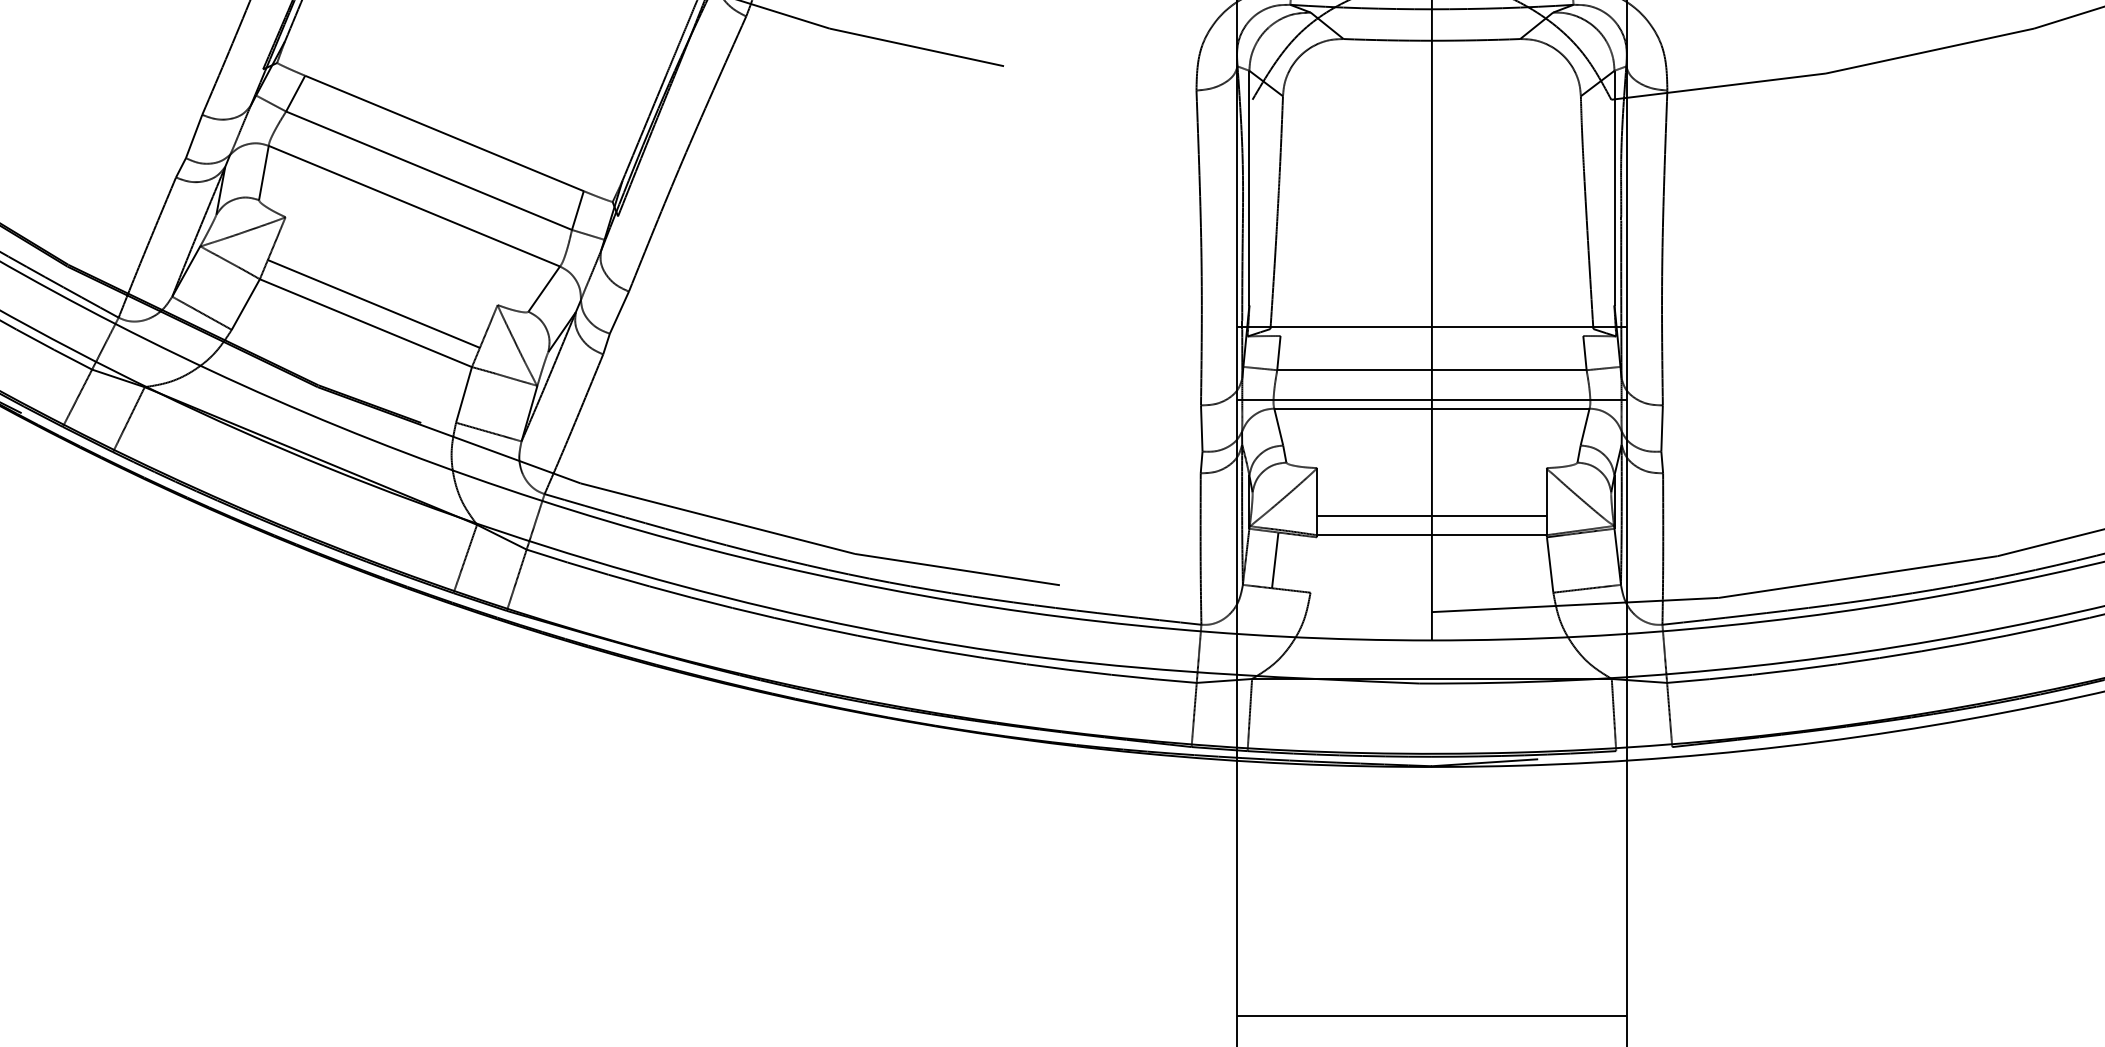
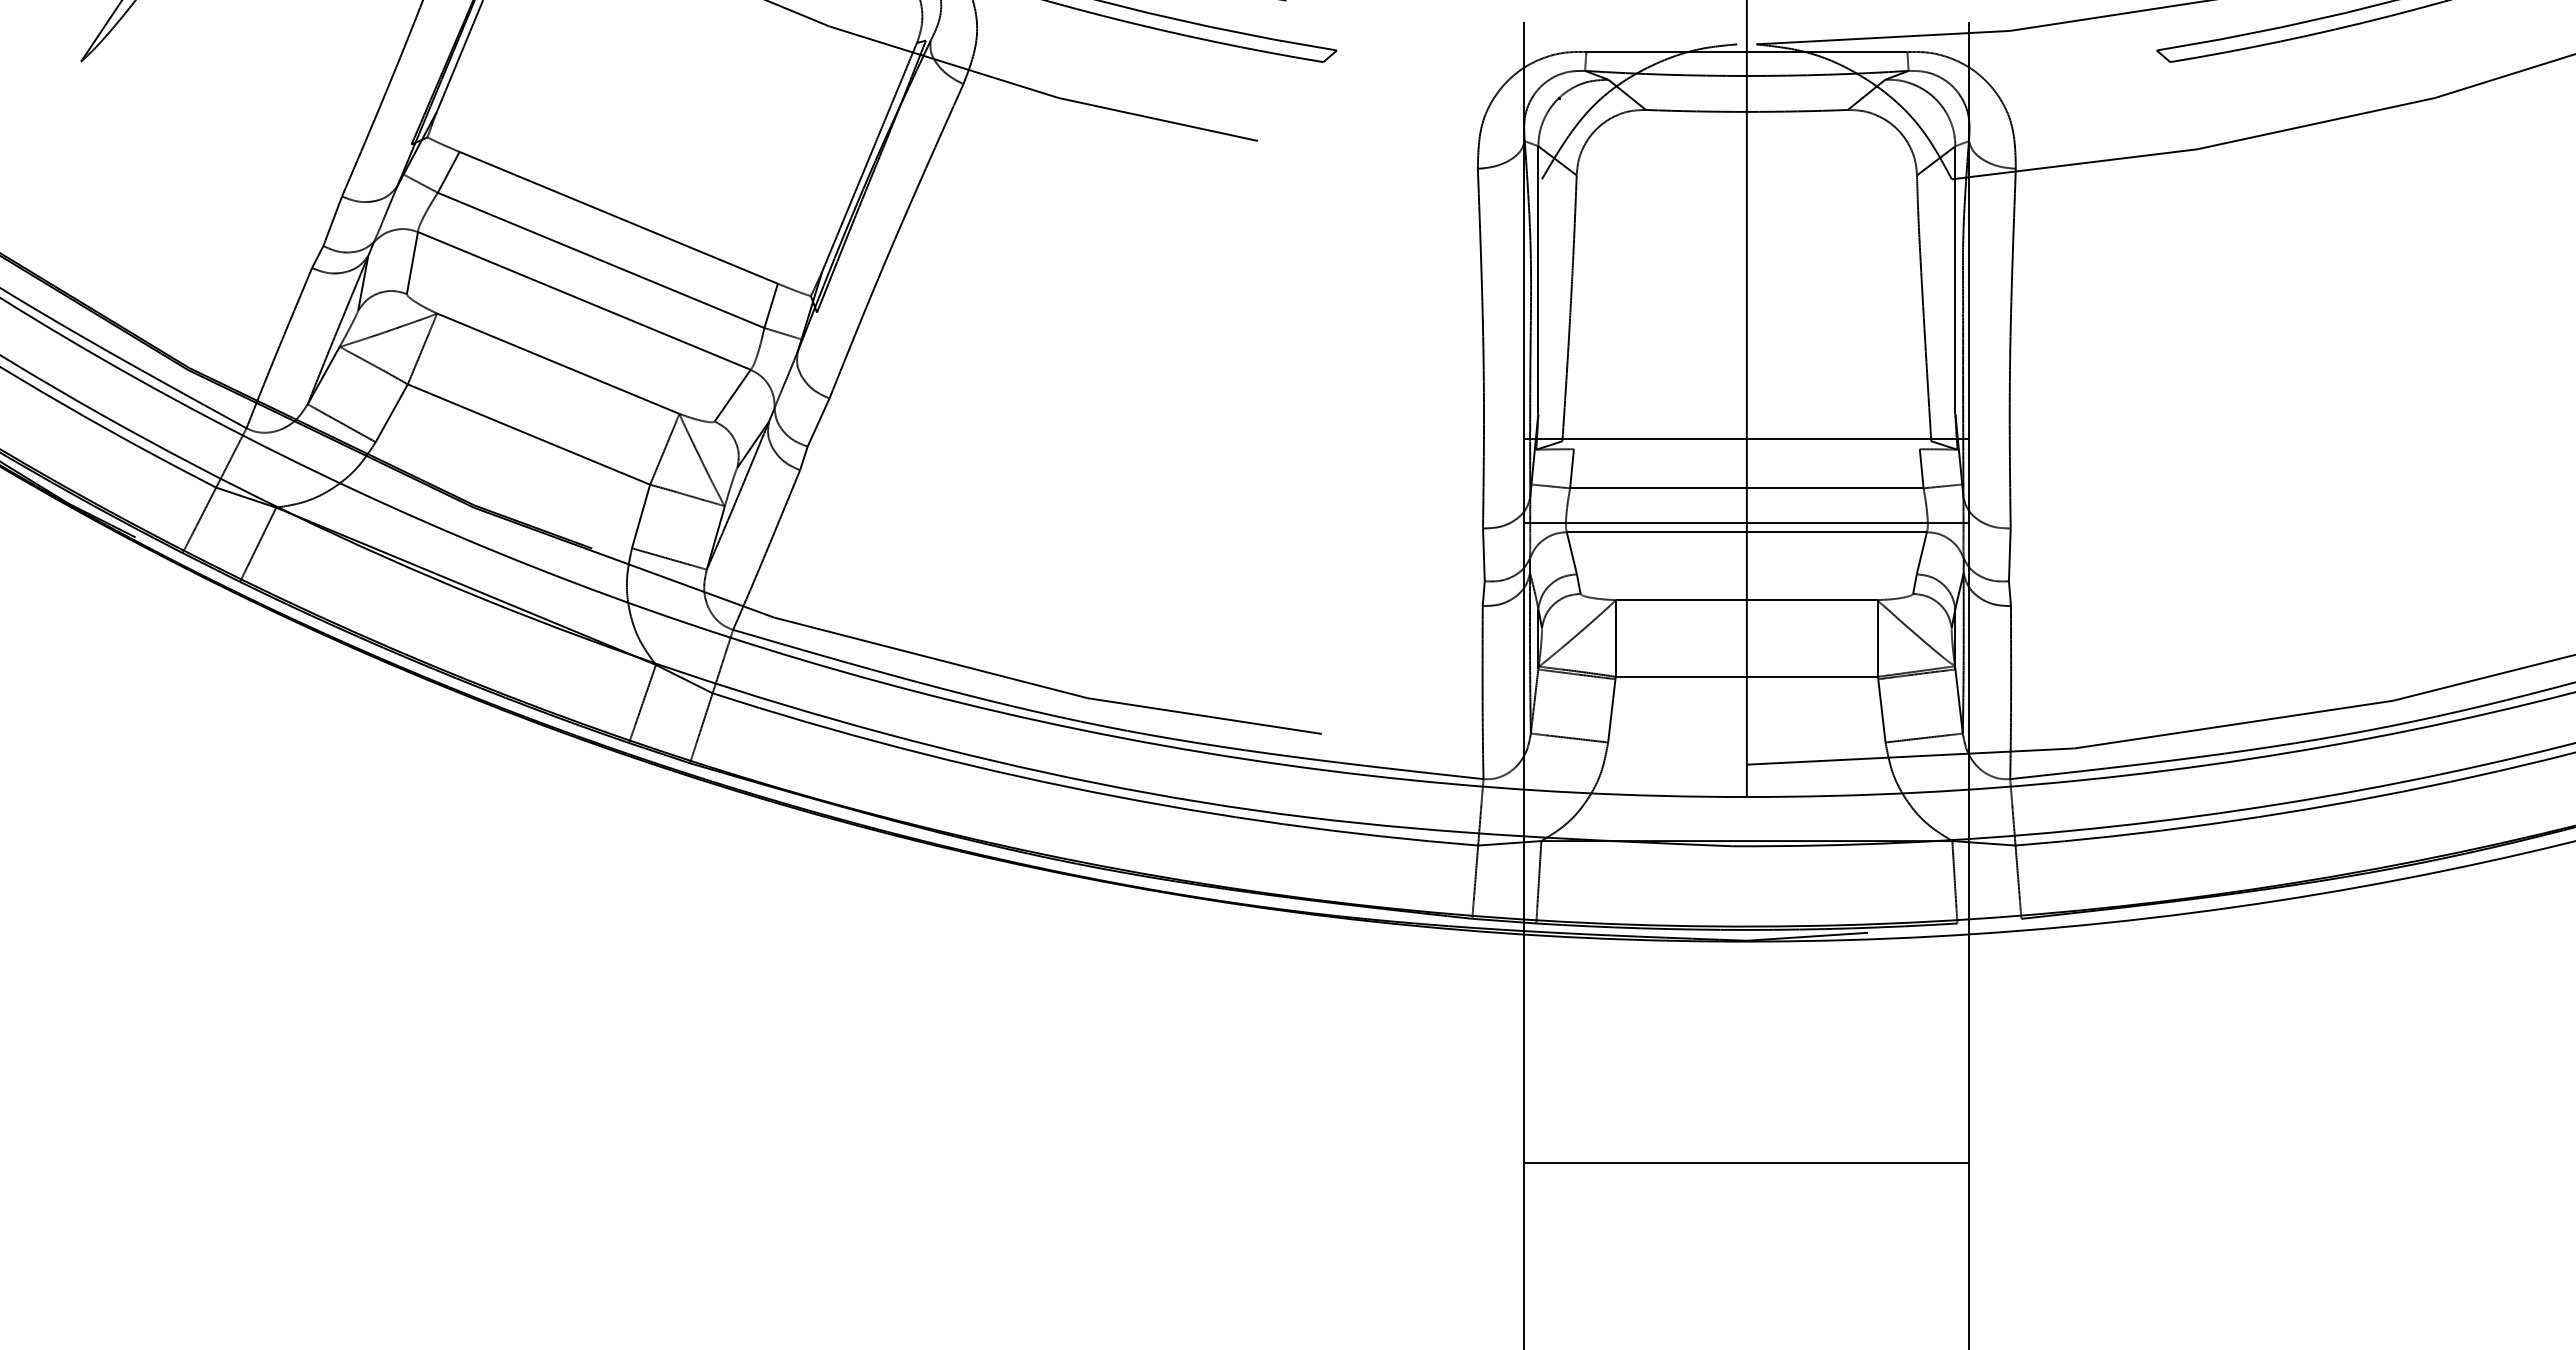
line: (374, 303) -> (558, 363), moved
line: (1431, 516) -> (1746, 600), moved
line: (1274, 560) -> (1611, 710), moved
line: (1431, 1016) -> (1746, 1162), moved

